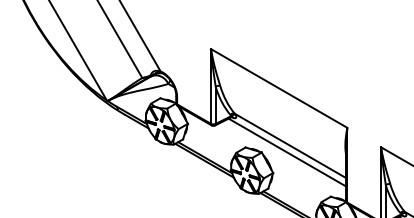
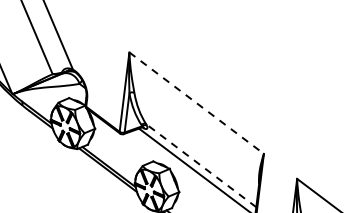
line: (279, 88) -> (196, 103), solid -> dashed
line: (290, 145) -> (201, 165), solid -> dashed

